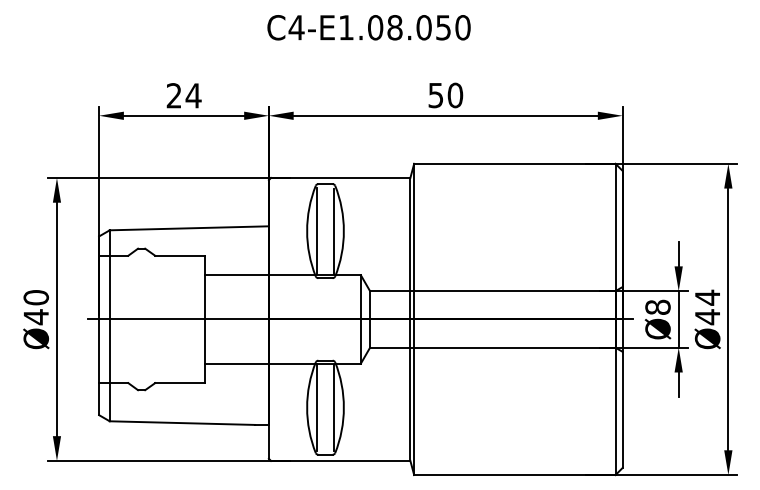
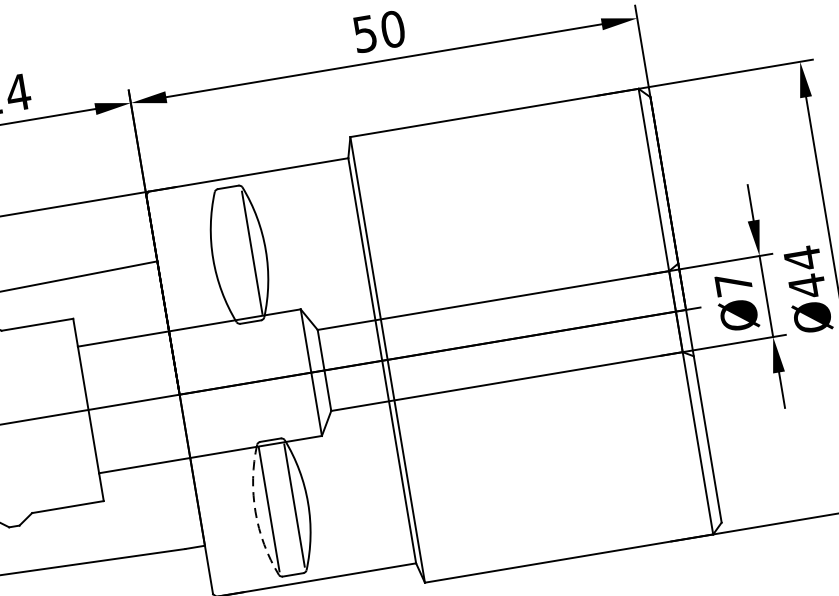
line: (316, 230) -> (226, 255), removed
text: (657, 306) -> (732, 283), Ø8 -> Ø7
arc: (307, 407) -> (256, 511), solid -> dashed

